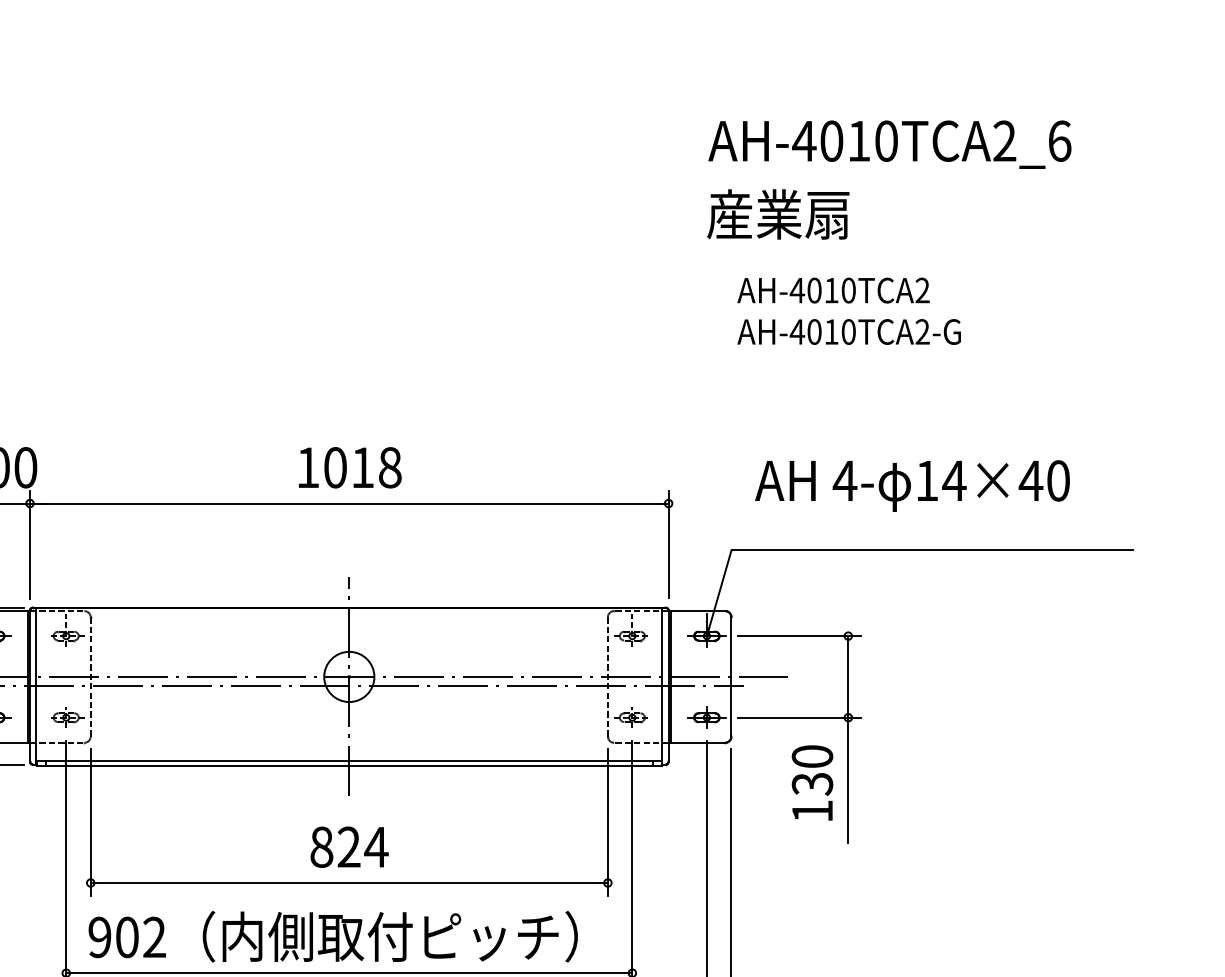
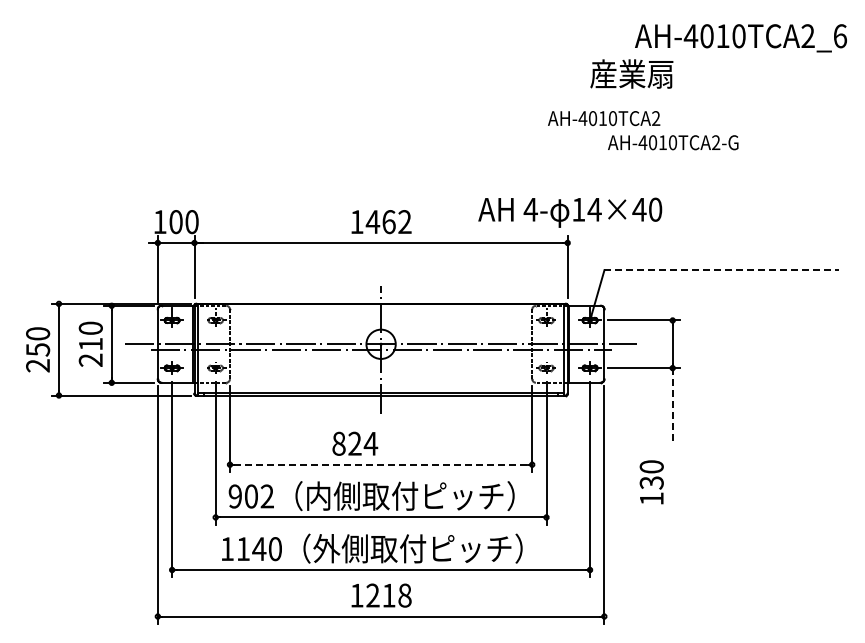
text: (889, 145) -> (740, 38), moved
text: (834, 290) -> (604, 118), moved
text: (361, 468) -> (388, 222), 1018 -> 1462
text: (913, 485) -> (570, 212), moved
line: (933, 550) -> (722, 270), solid -> dashed
line: (847, 781) -> (672, 405), solid -> dashed
text: (812, 783) -> (651, 482), moved
text: (349, 846) -> (355, 443), moved
line: (349, 882) -> (381, 464), solid -> dashed

